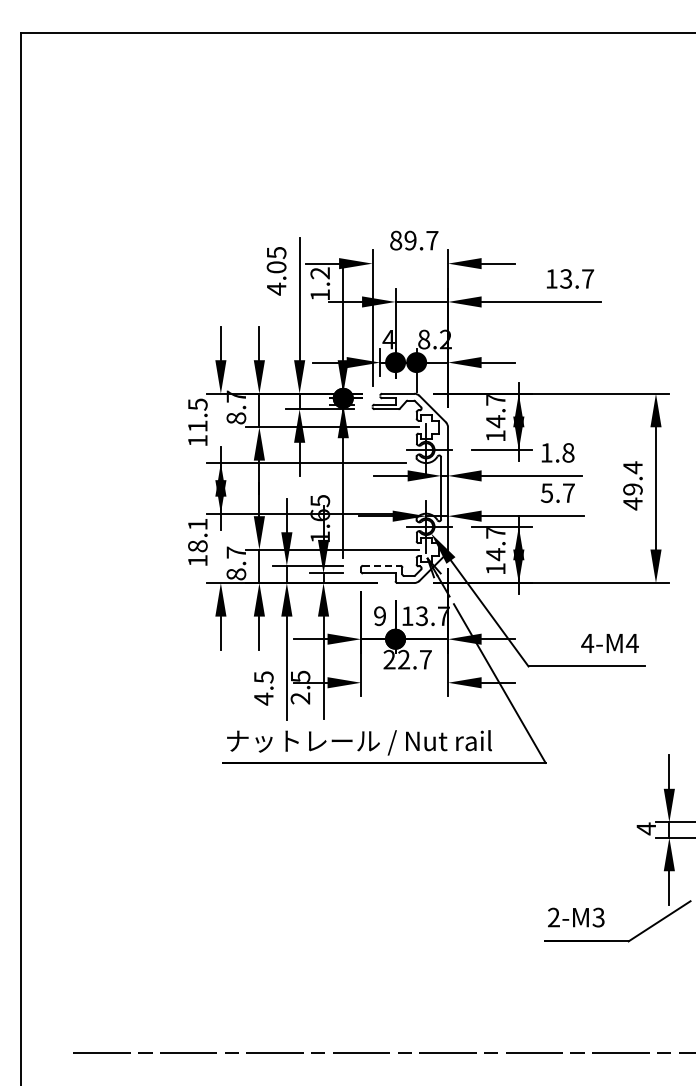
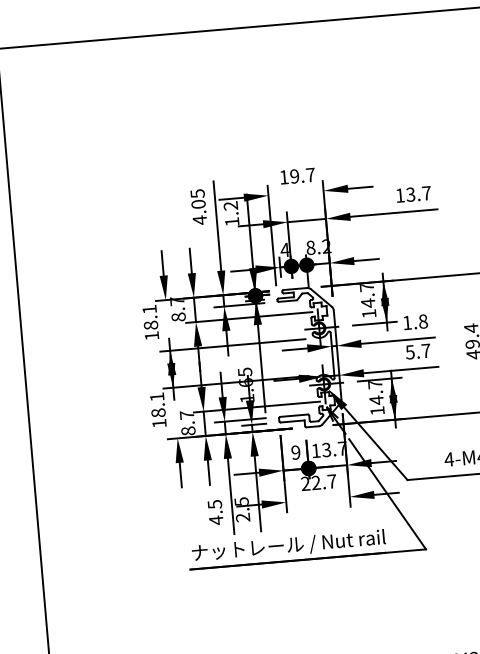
text: (396, 240) -> (284, 177), 89.7 -> 19.7
text: (197, 415) -> (150, 317), 11.5 -> 18.1
line: (381, 565) -> (293, 415), dashed -> solid

